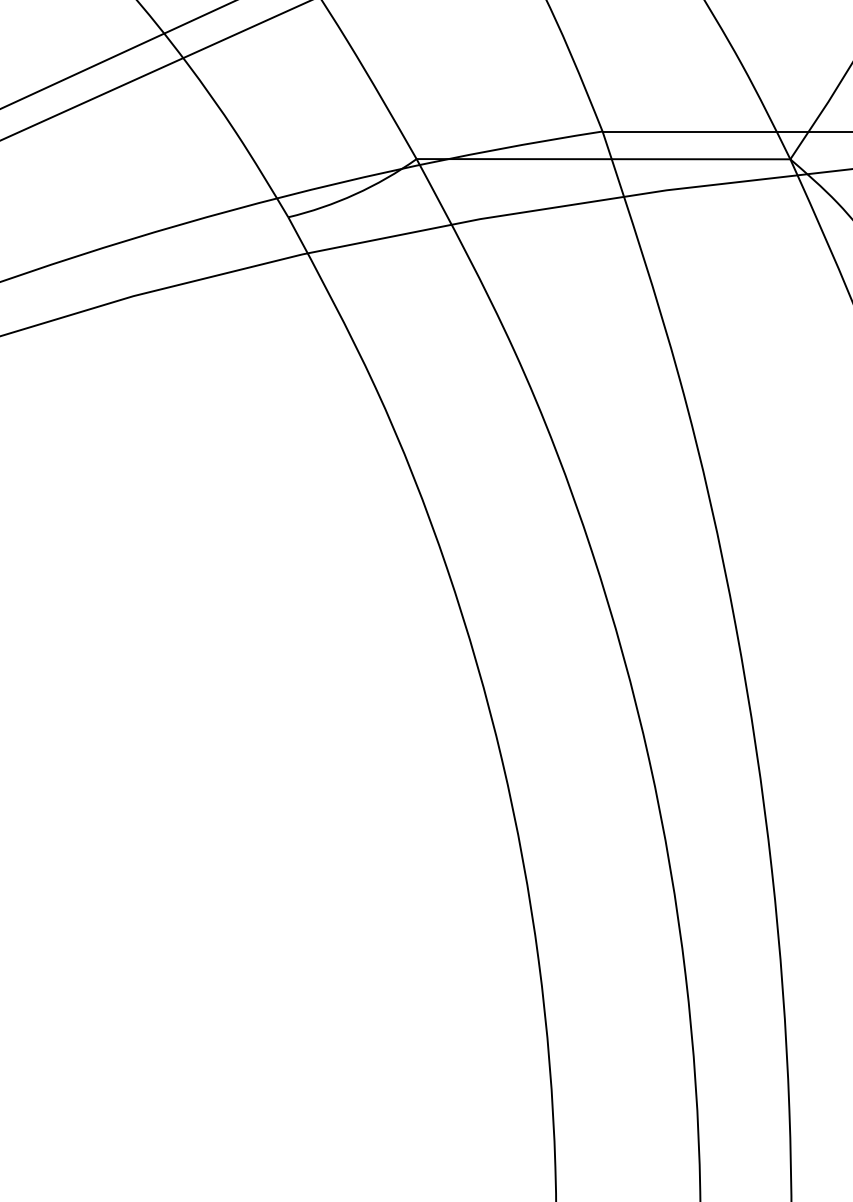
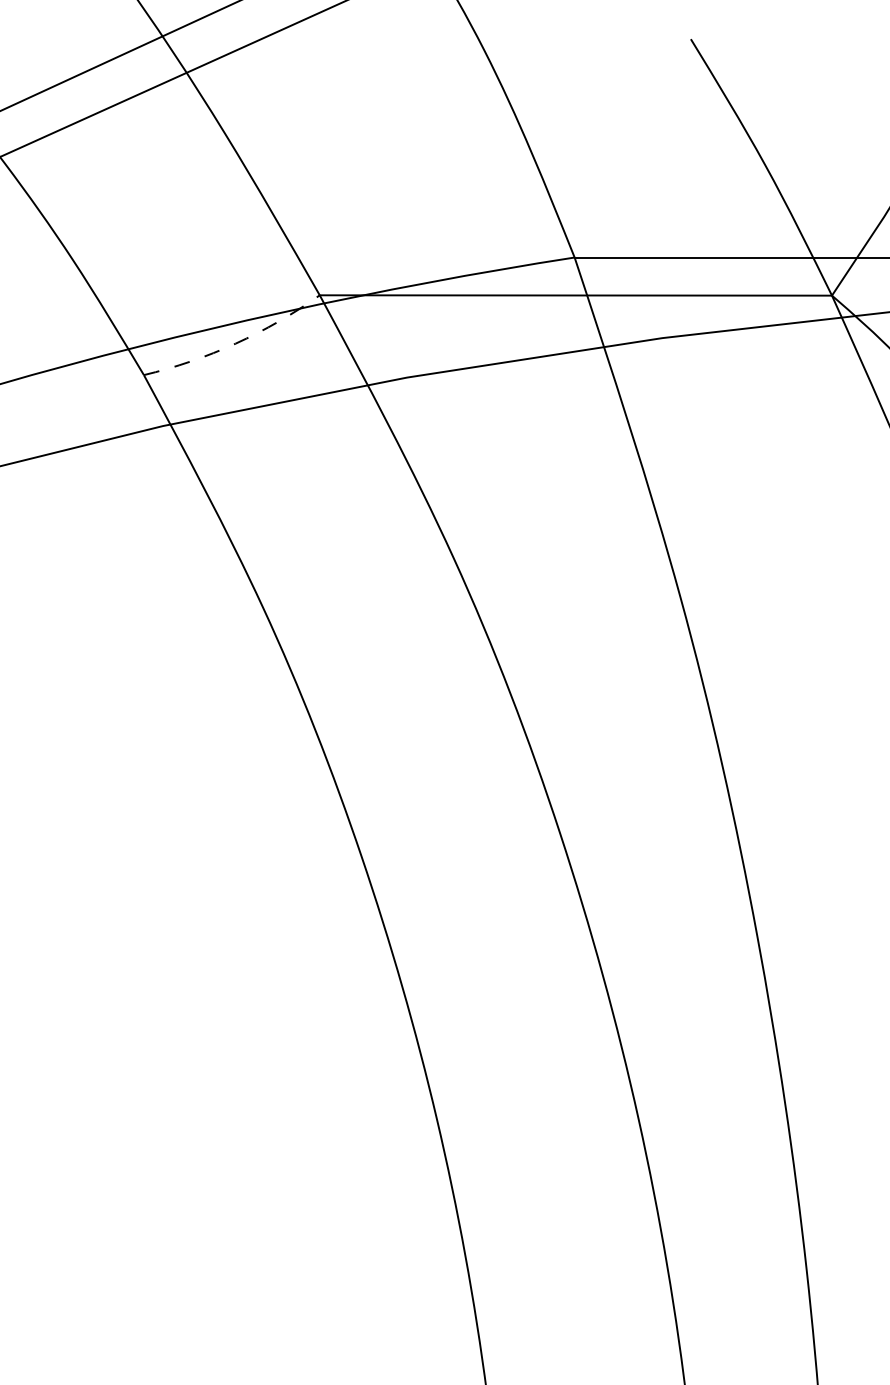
arc: (355, 194) -> (235, 343), solid -> dashed

